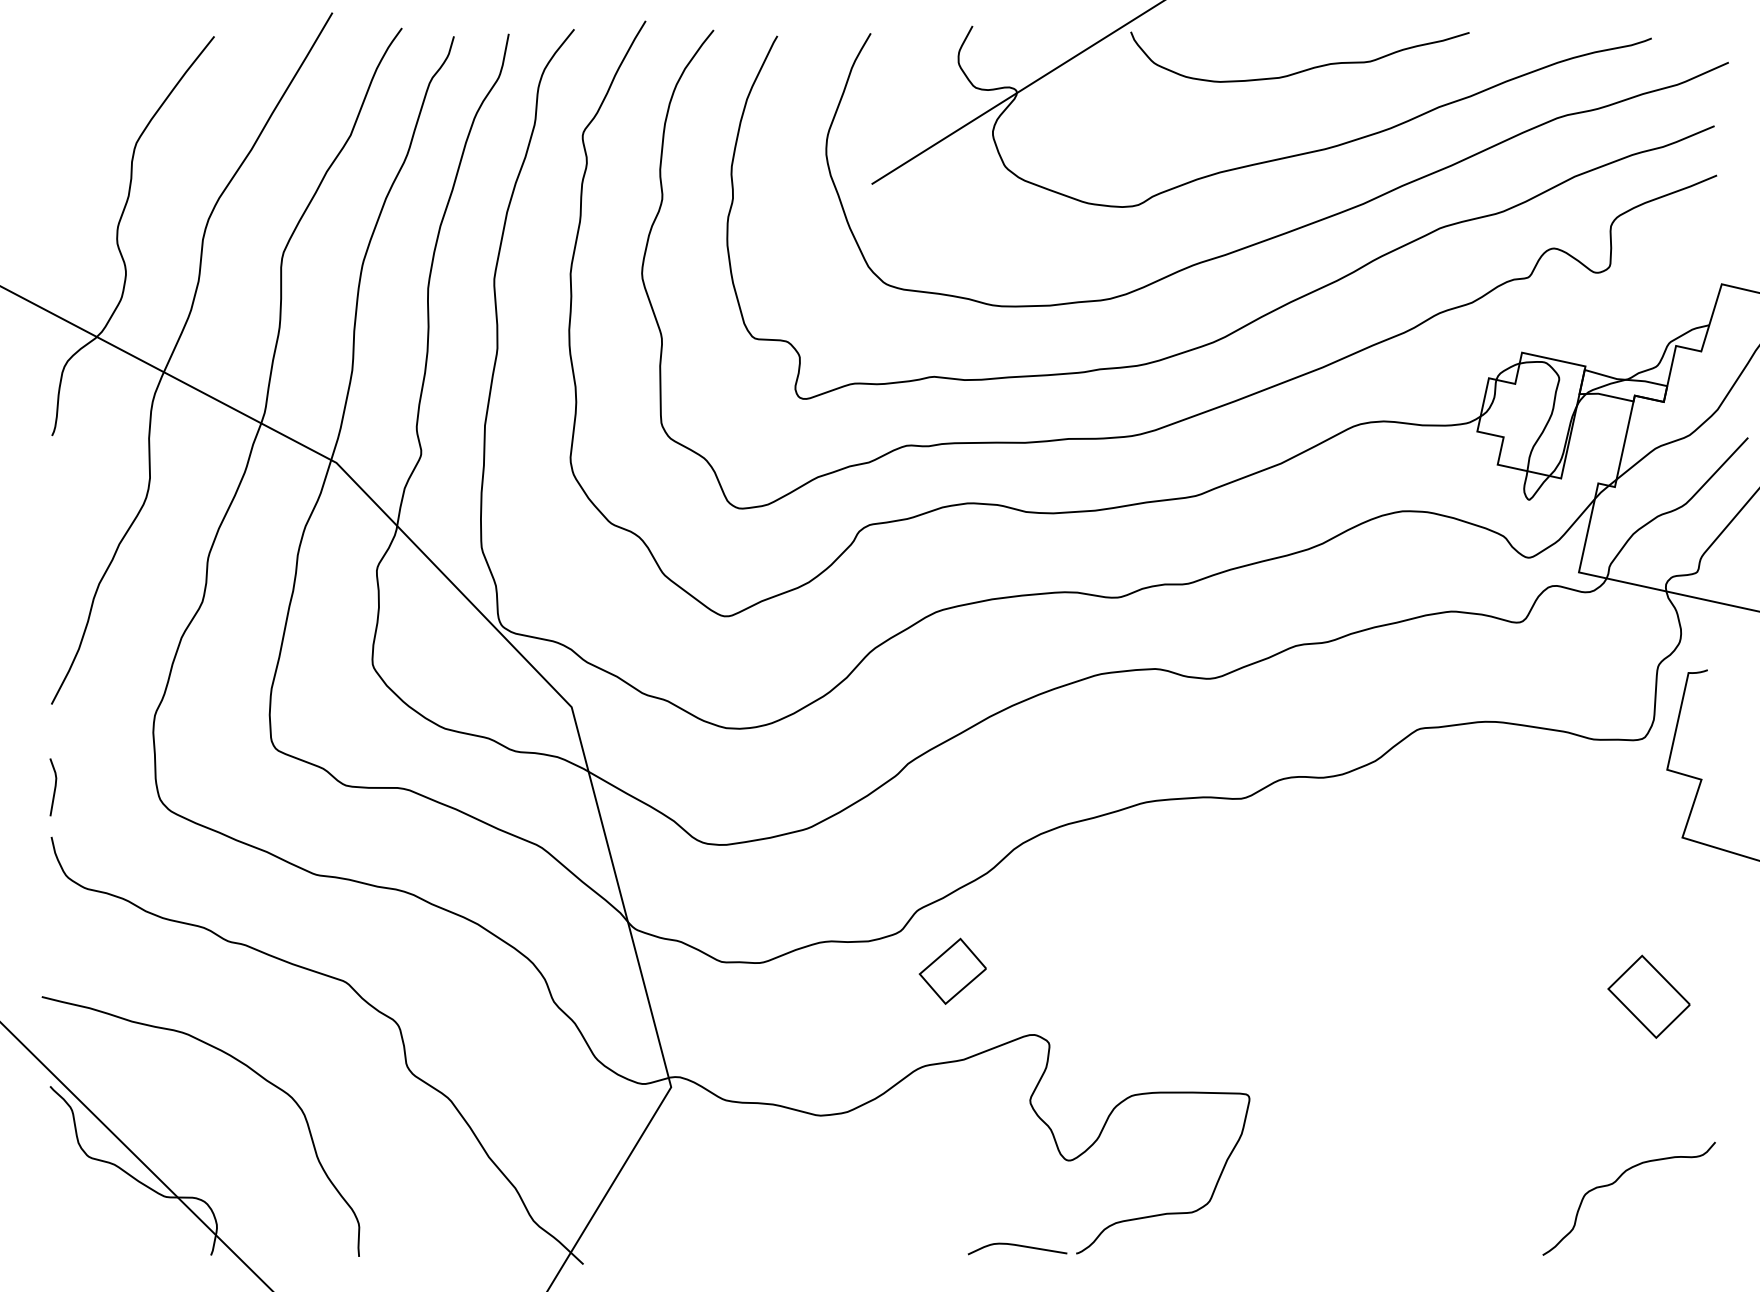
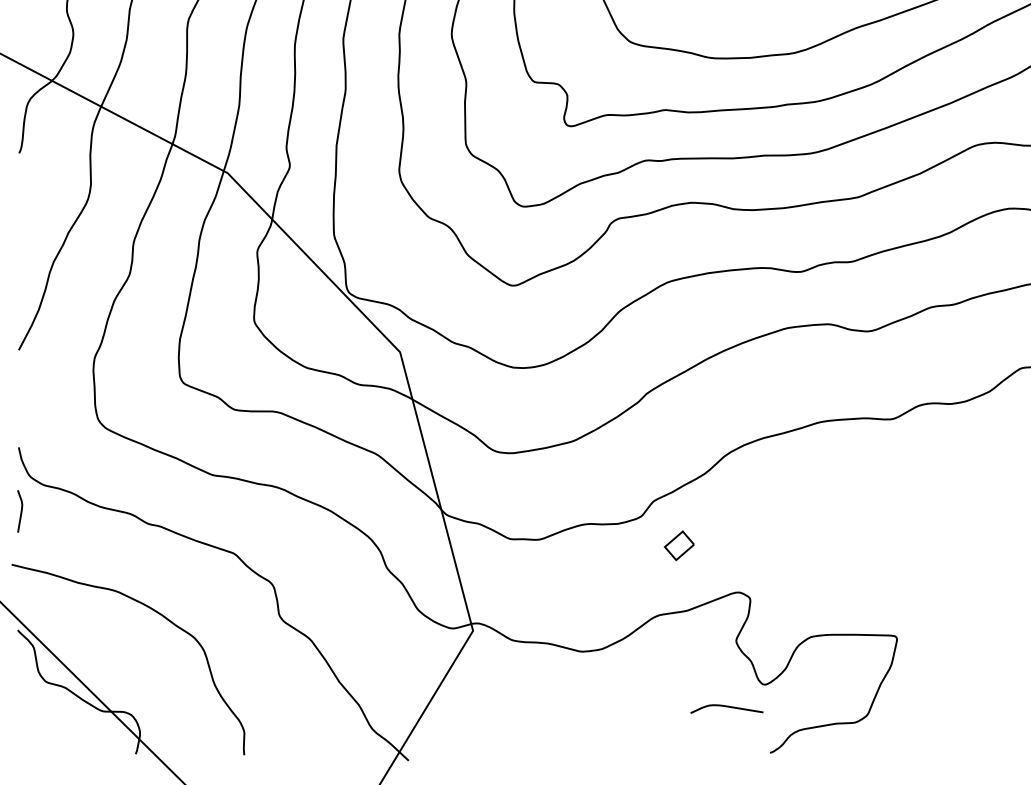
line: (54, 787) -> (20, 511), moved
part: (952, 970) -> (679, 545), size x0.6
curve: (1017, 1246) -> (726, 707), moved

